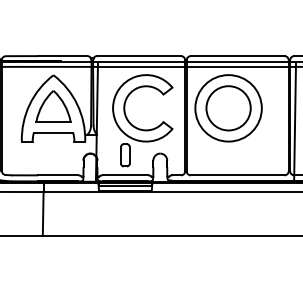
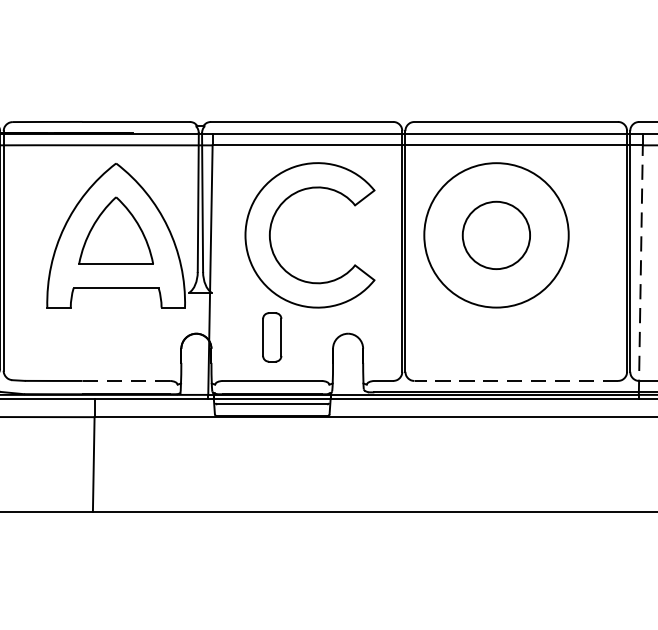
circle: (228, 108) -> (496, 235), size x0.7
line: (295, 123) -> (641, 268), solid -> dashed
line: (57, 175) -> (124, 381), solid -> dashed
line: (237, 175) -> (515, 381), solid -> dashed

